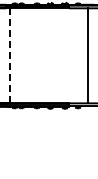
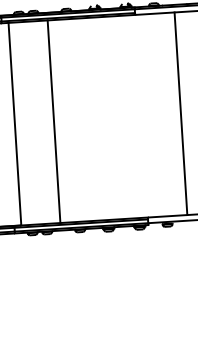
line: (9, 55) -> (14, 123), dashed -> solid
line: (28, 55) -> (54, 120), added

